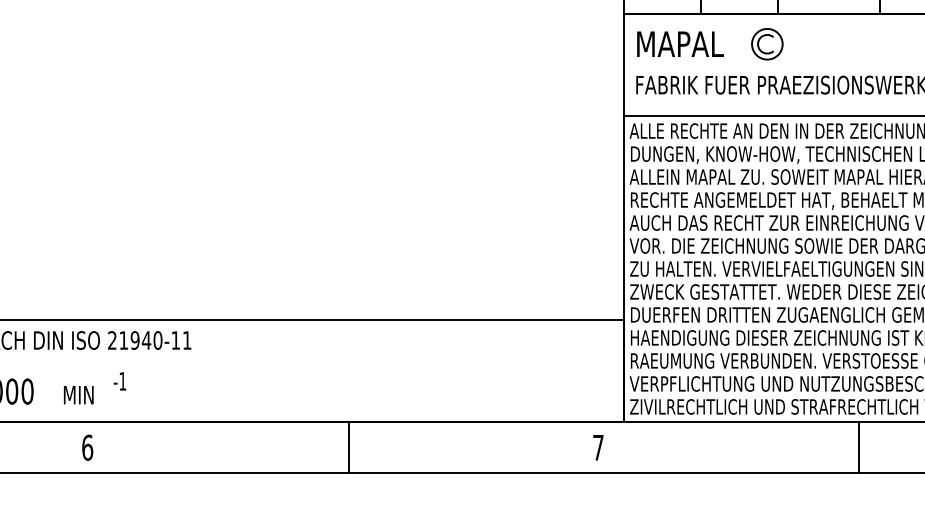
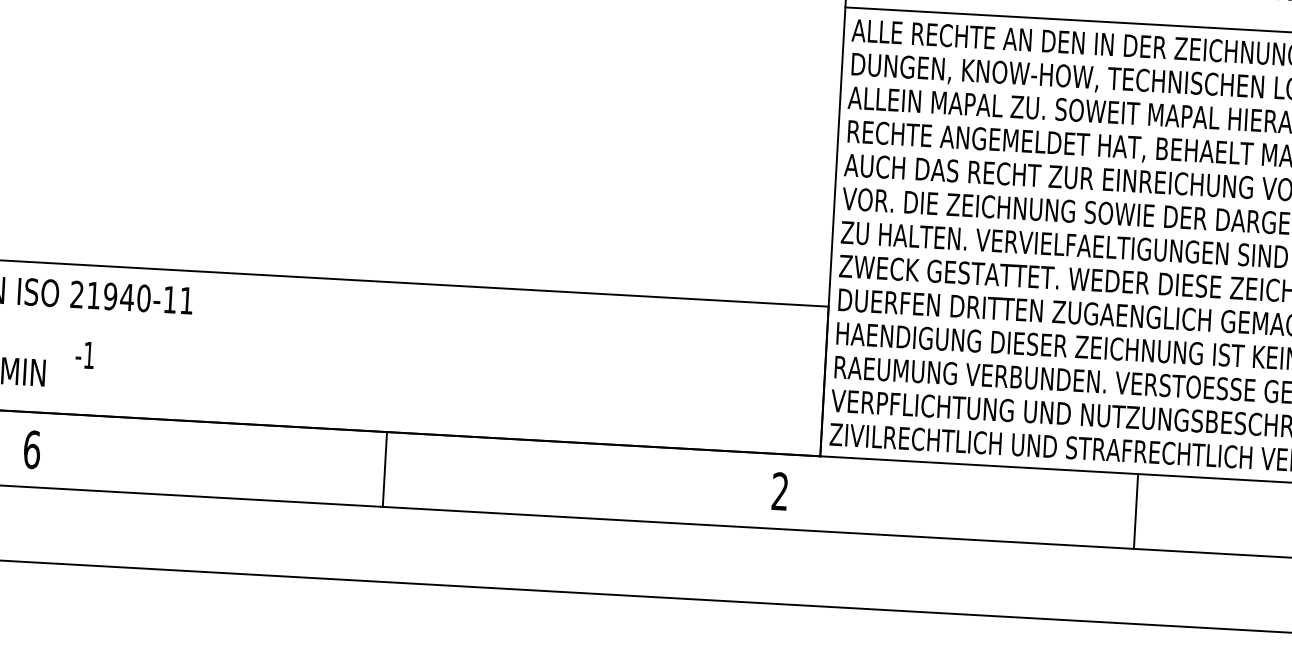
line: (348, 447) -> (384, 469), moved
text: (598, 447) -> (780, 491), 7 -> 2
line: (859, 447) -> (1136, 511), moved

